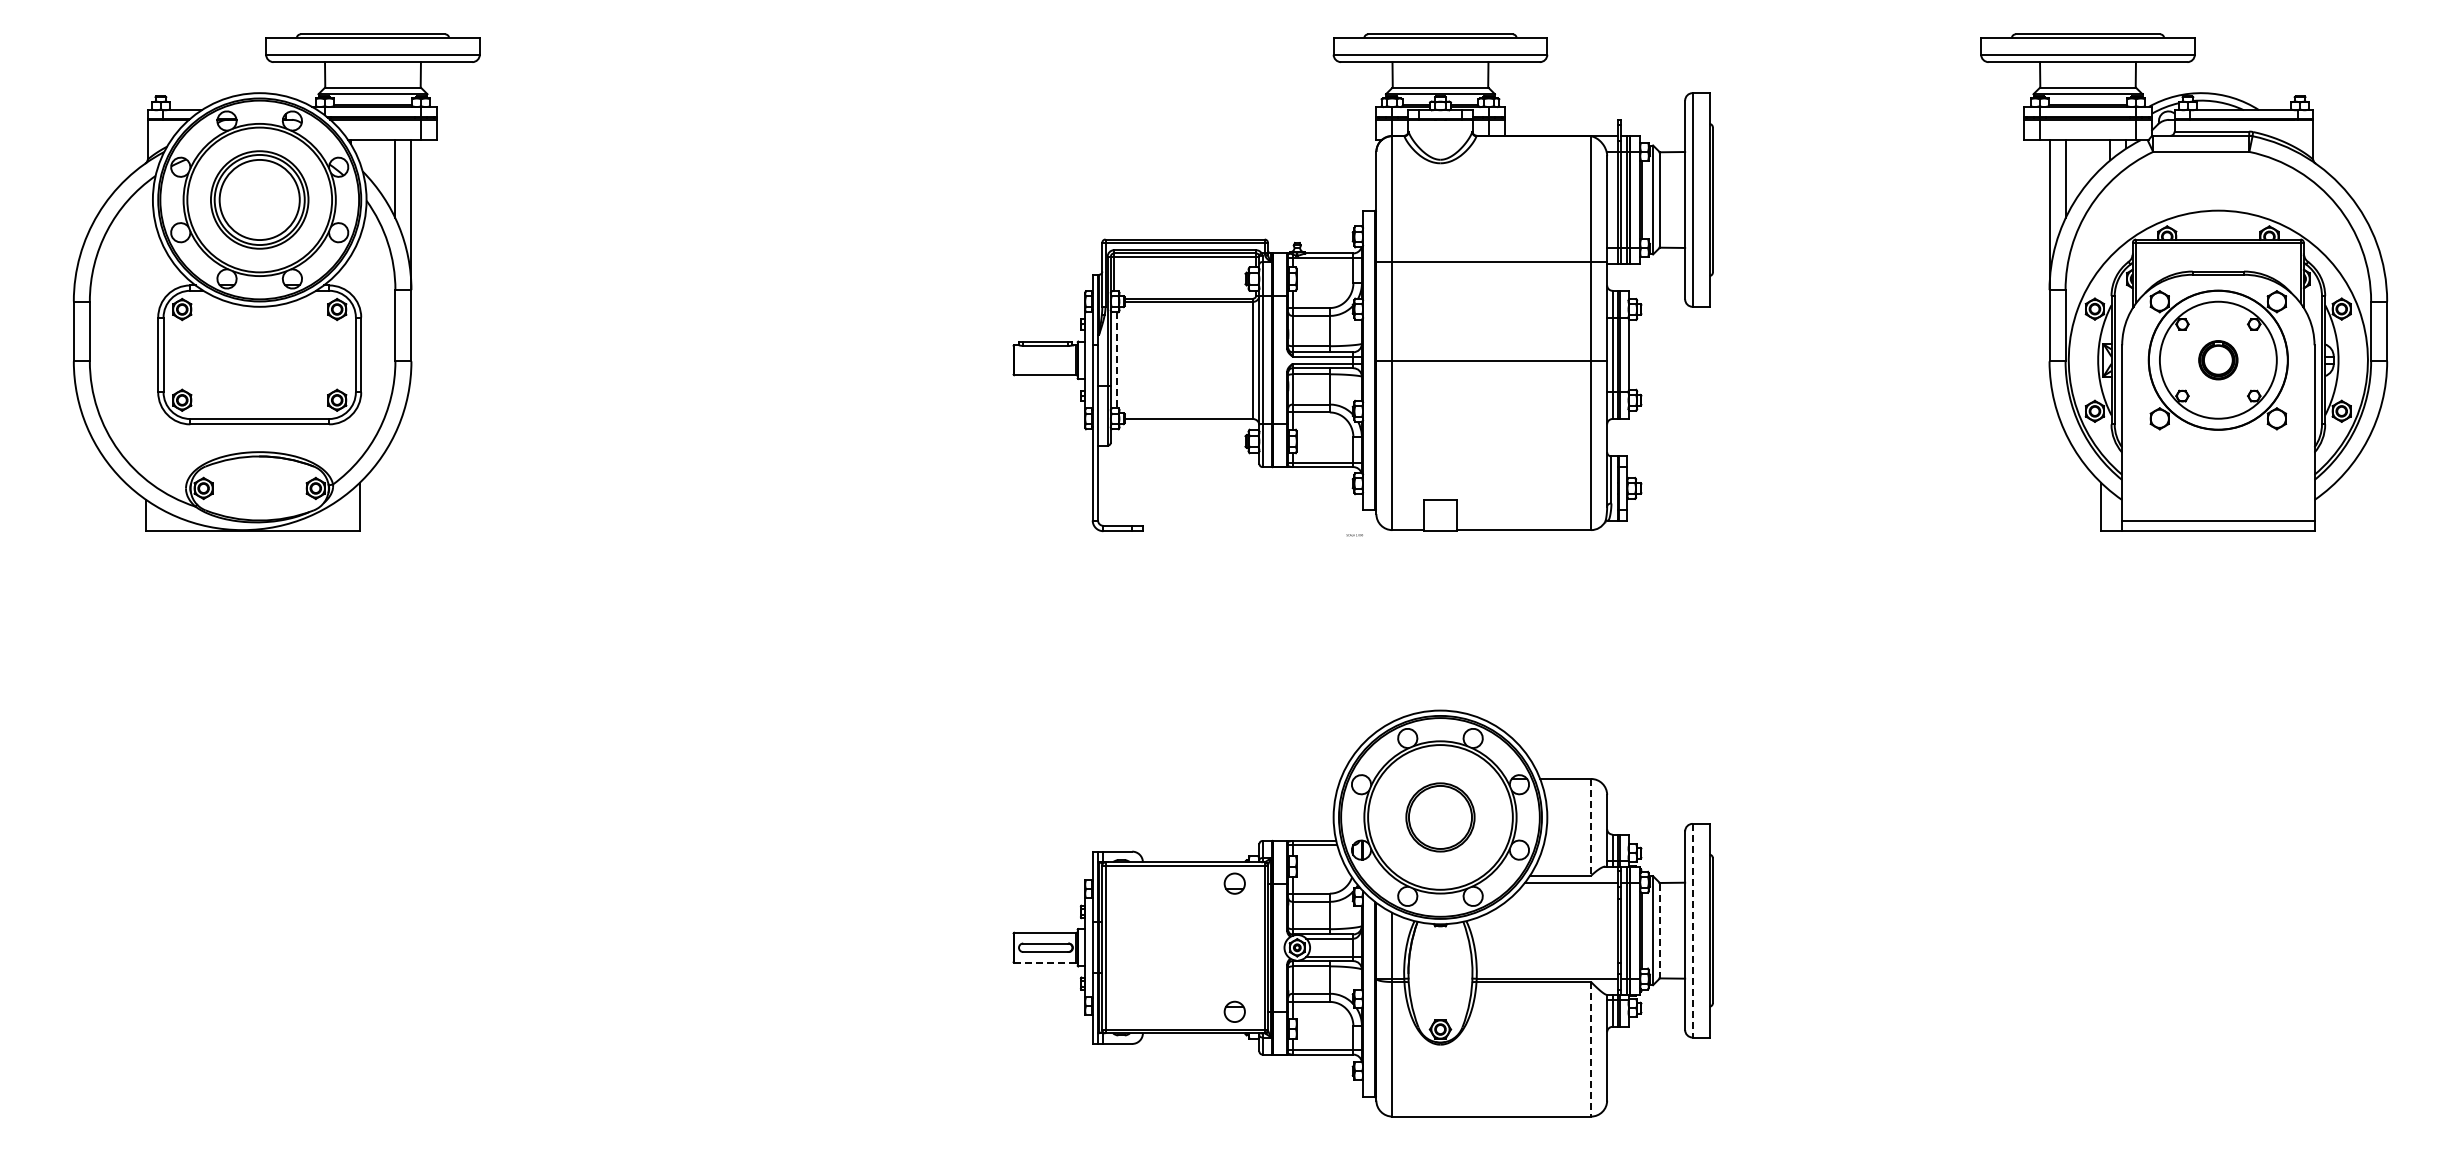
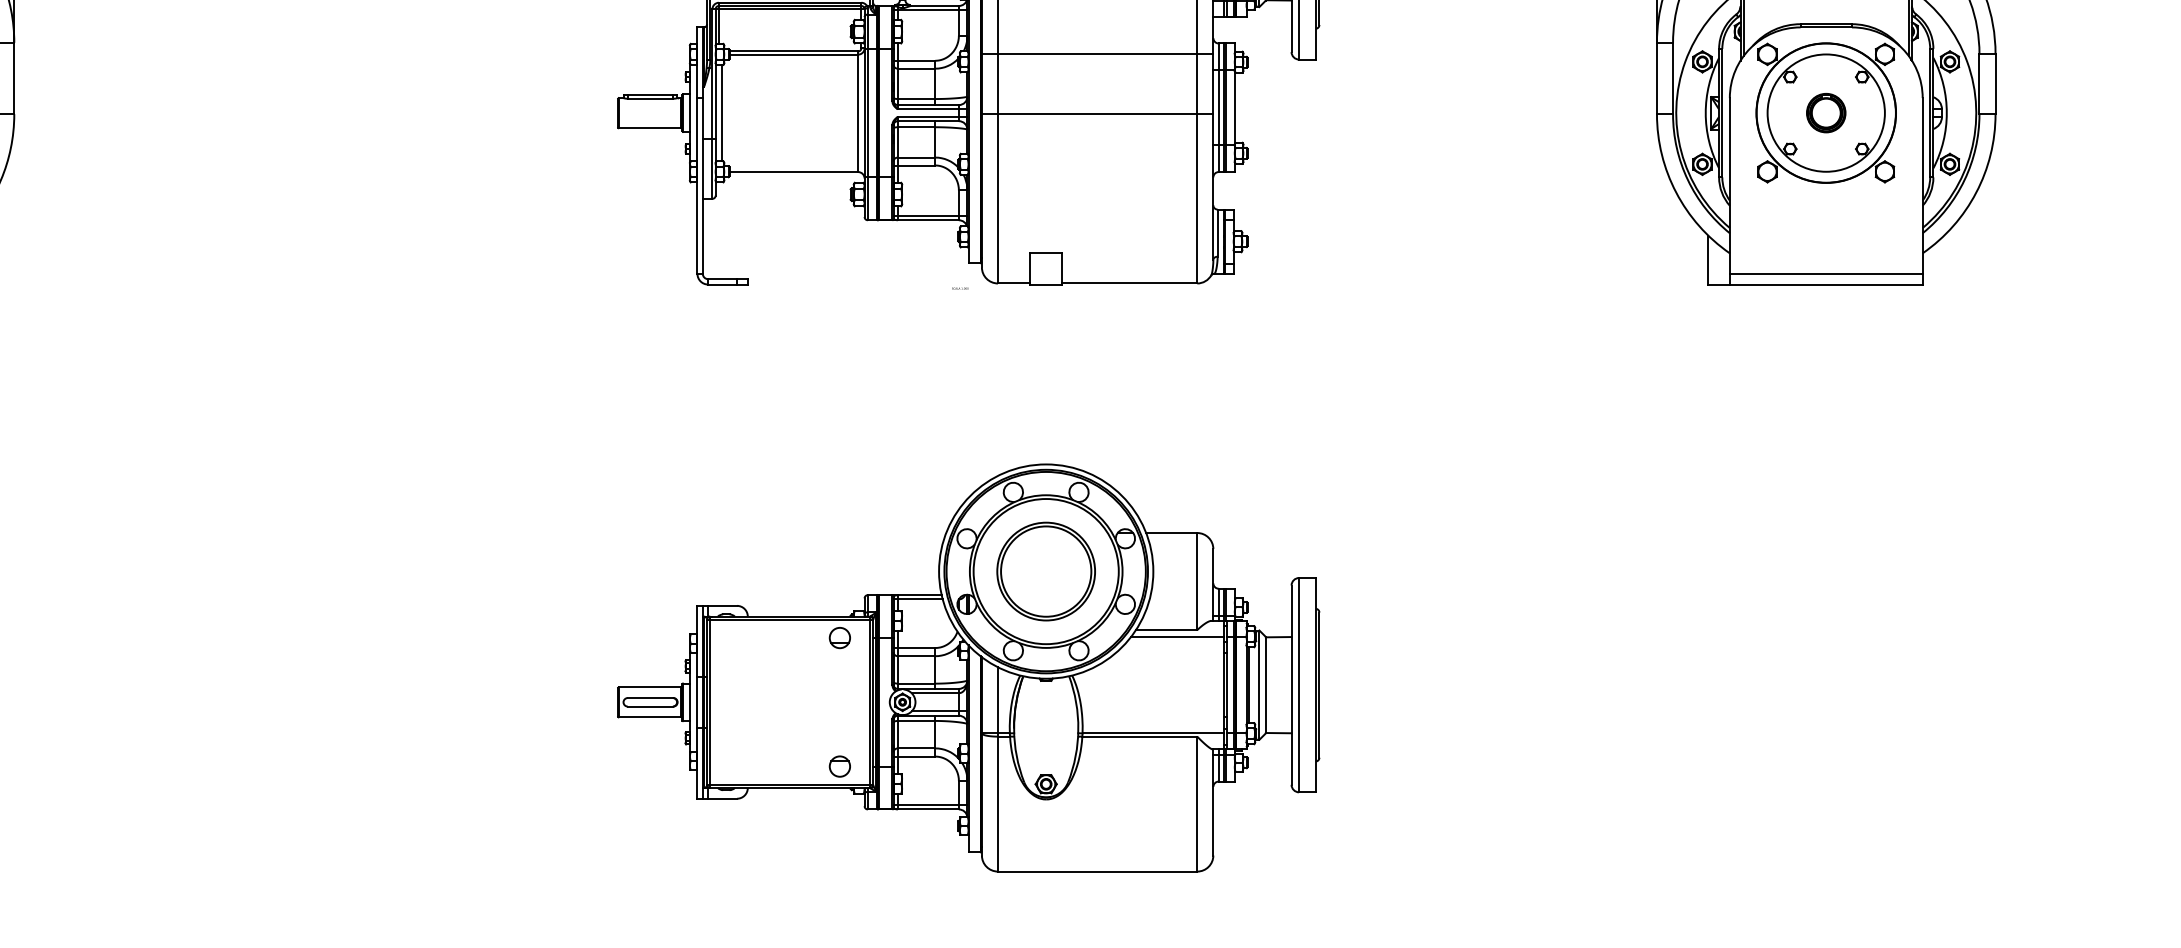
line: (1491, 261) -> (1097, 54), moved
line: (1117, 360) -> (722, 113), dashed -> solid
part: (1440, 817) -> (1046, 571), size x1.43
line: (1591, 827) -> (1197, 581), dashed -> solid
line: (1659, 930) -> (1265, 684), dashed -> solid
line: (1692, 930) -> (1298, 684), dashed -> solid
line: (1045, 962) -> (650, 717), dashed -> solid
line: (1591, 1049) -> (1197, 804), dashed -> solid

